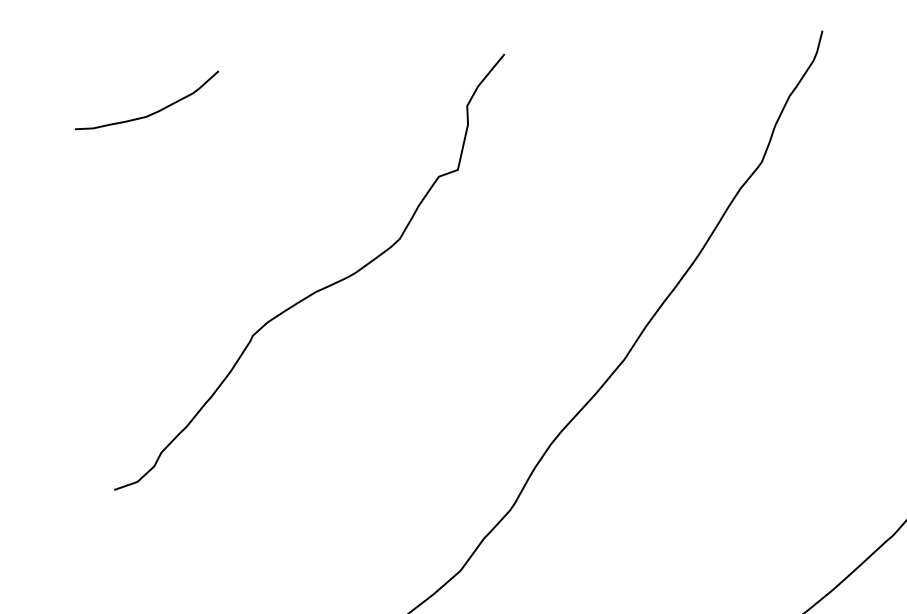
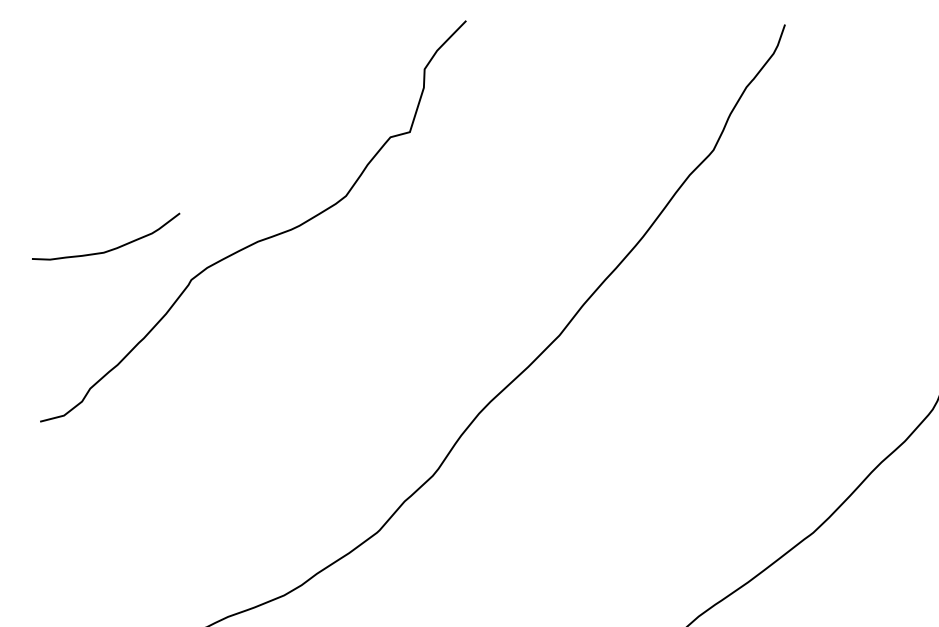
curve: (151, 113) -> (109, 249), moved

